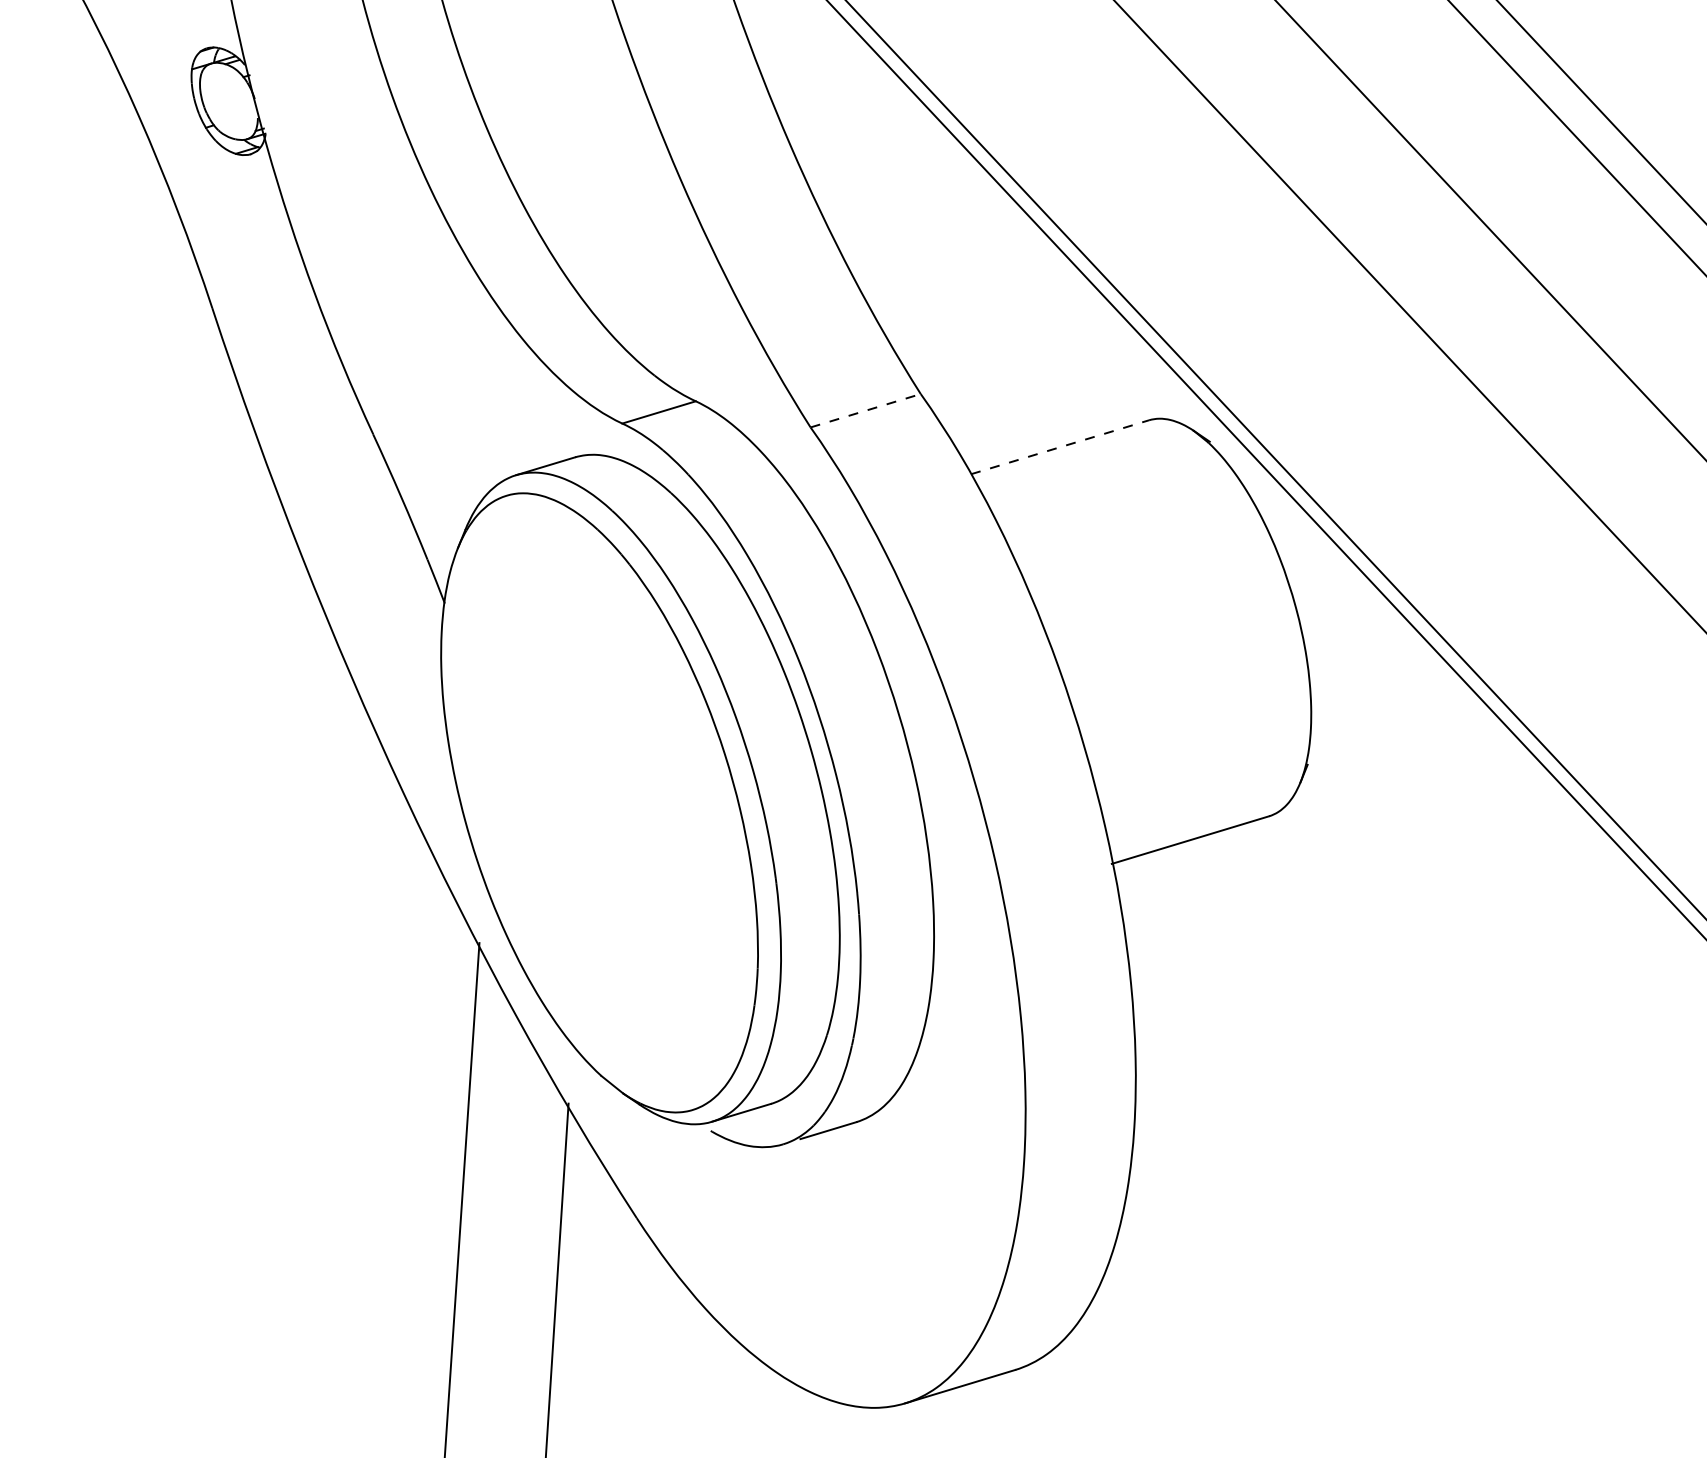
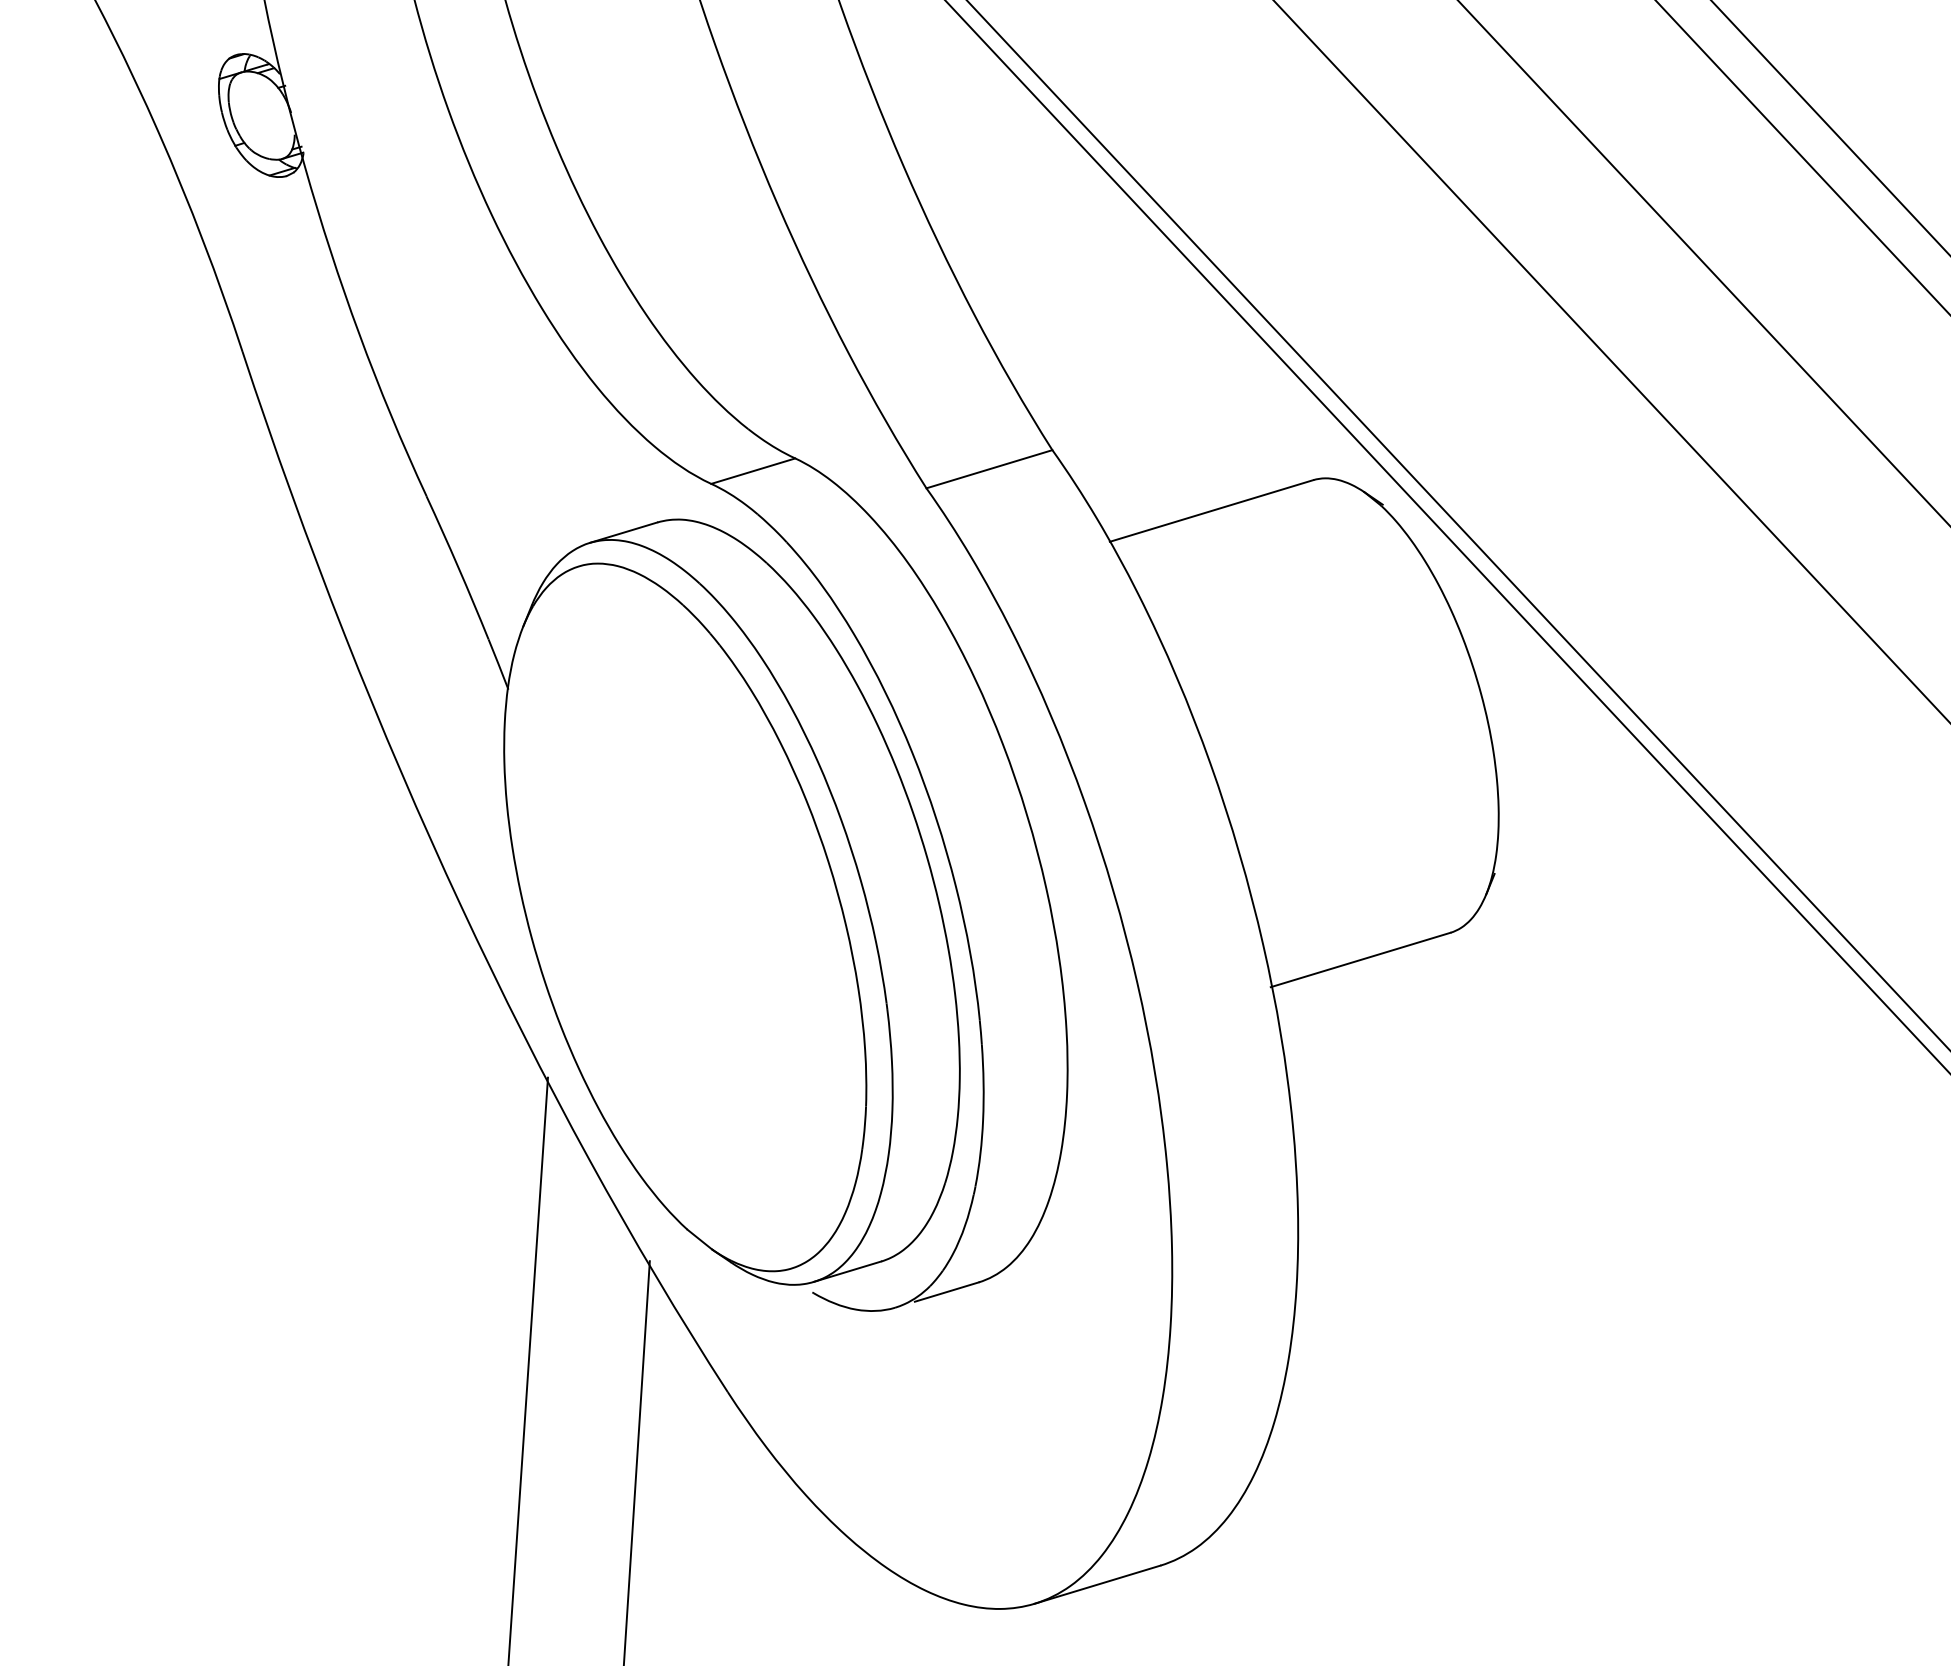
line: (865, 410) -> (989, 468), dashed -> solid
line: (1060, 447) -> (1212, 511), dashed -> solid

